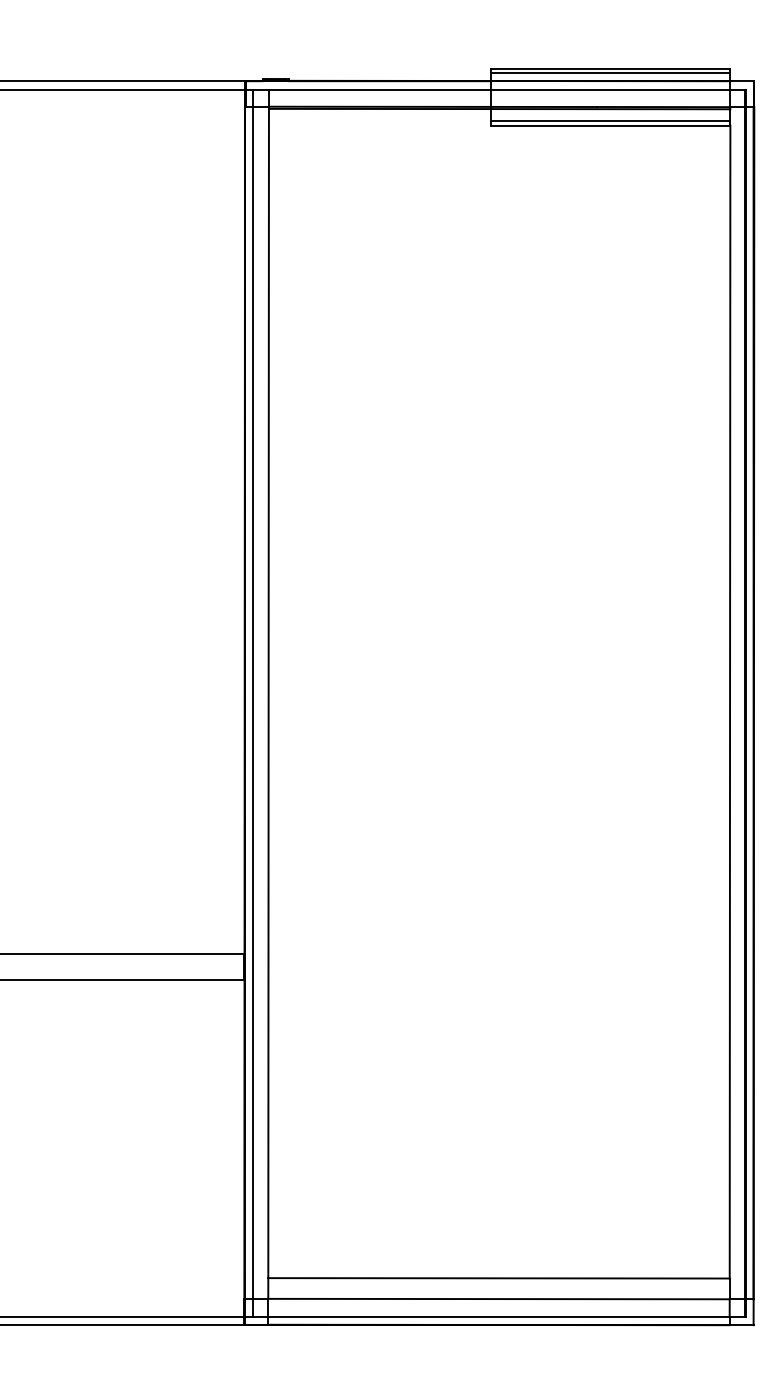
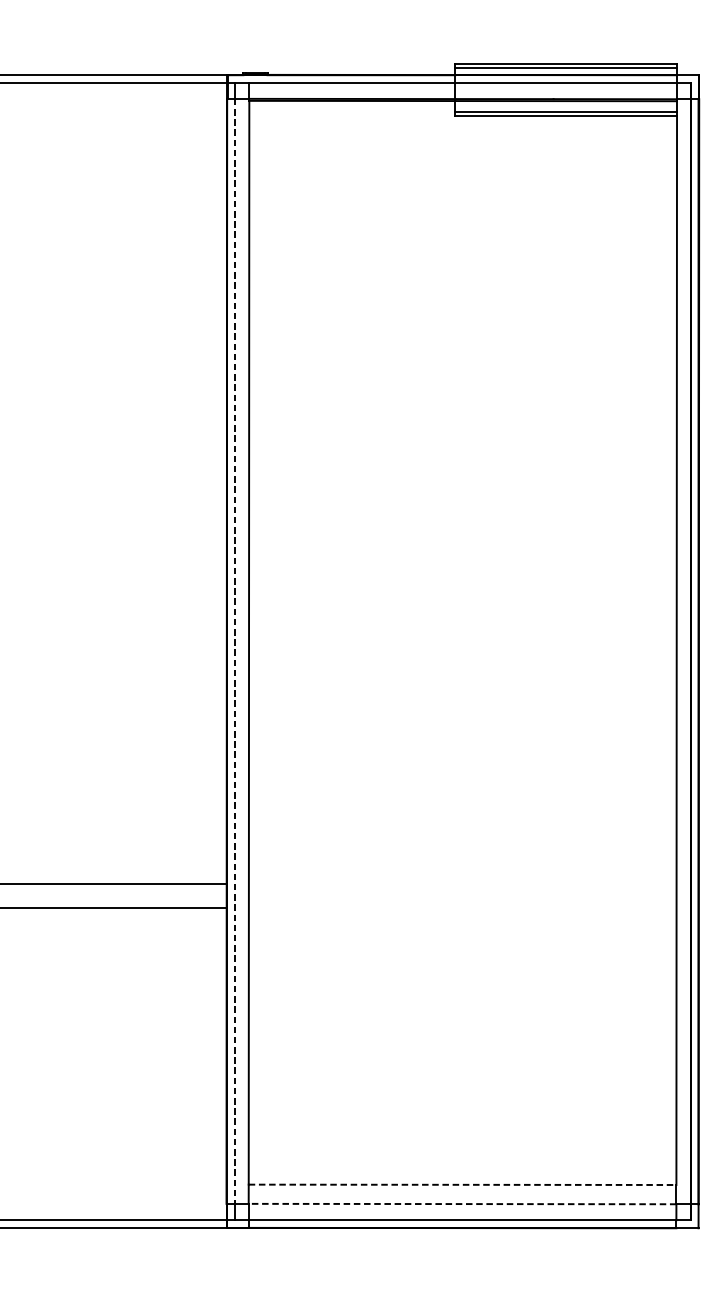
line: (253, 703) -> (235, 652), solid -> dashed
line: (499, 1278) -> (463, 1184), solid -> dashed
line: (498, 1299) -> (462, 1204), solid -> dashed

